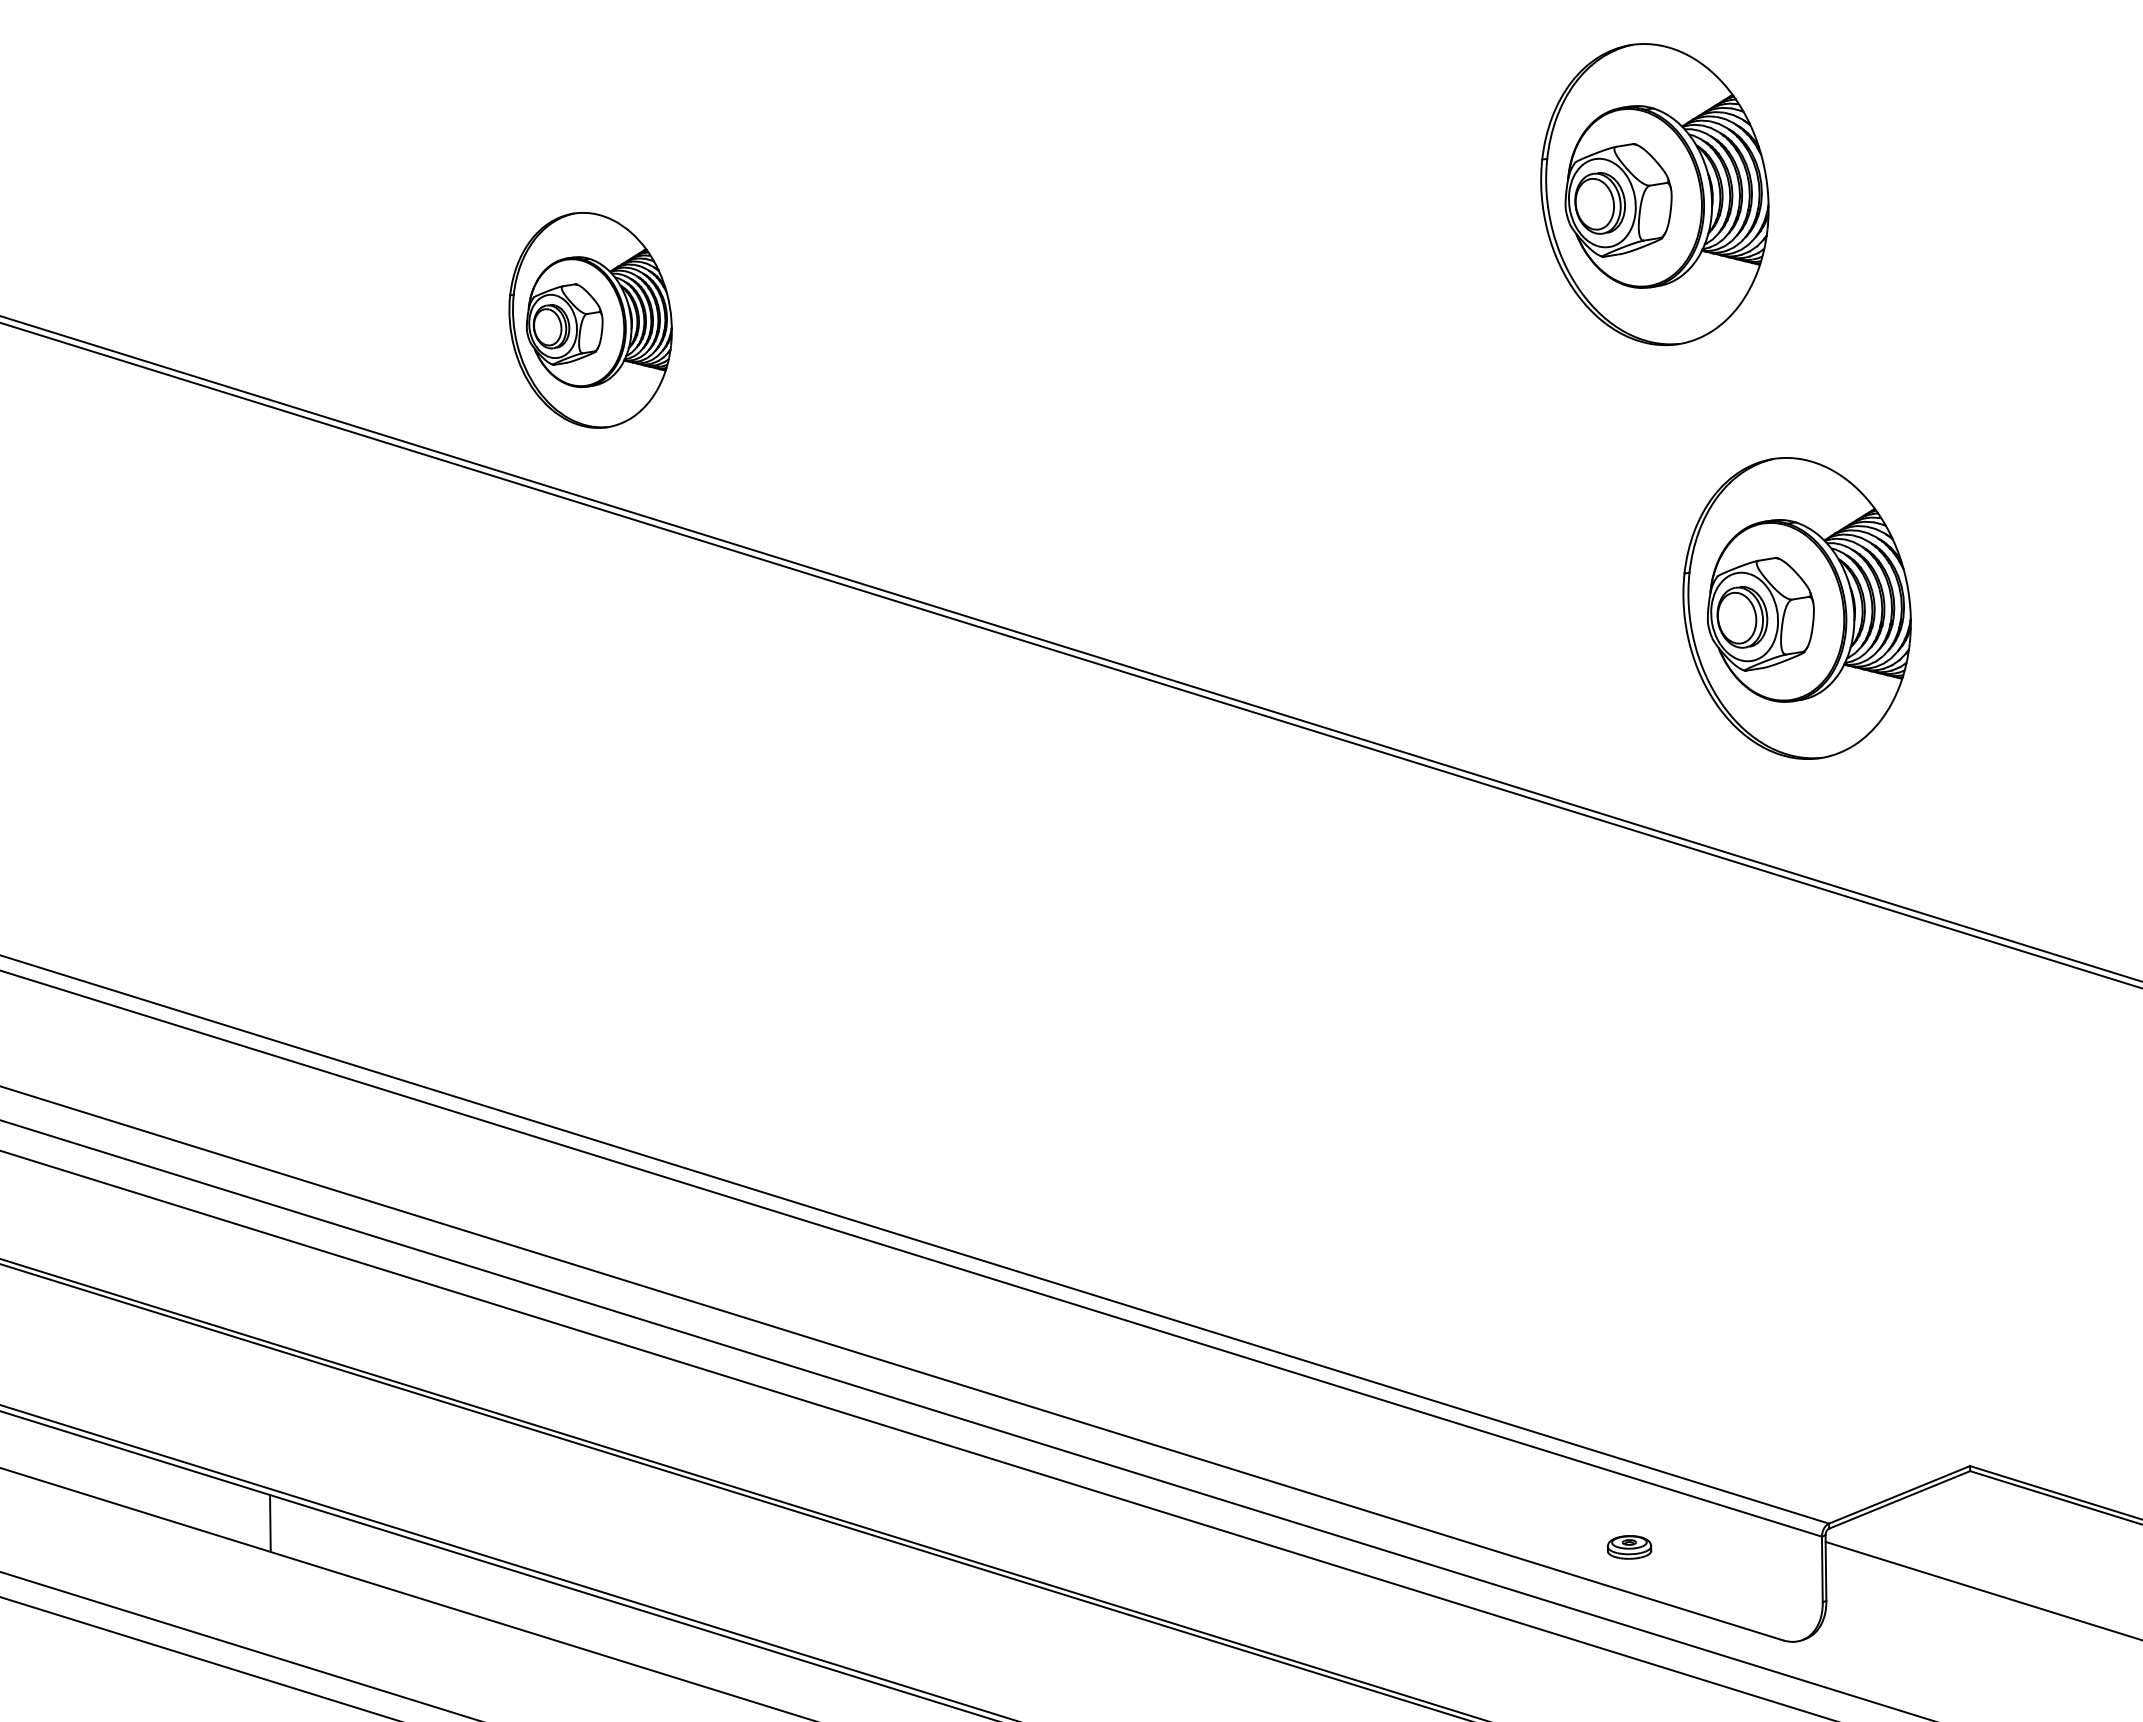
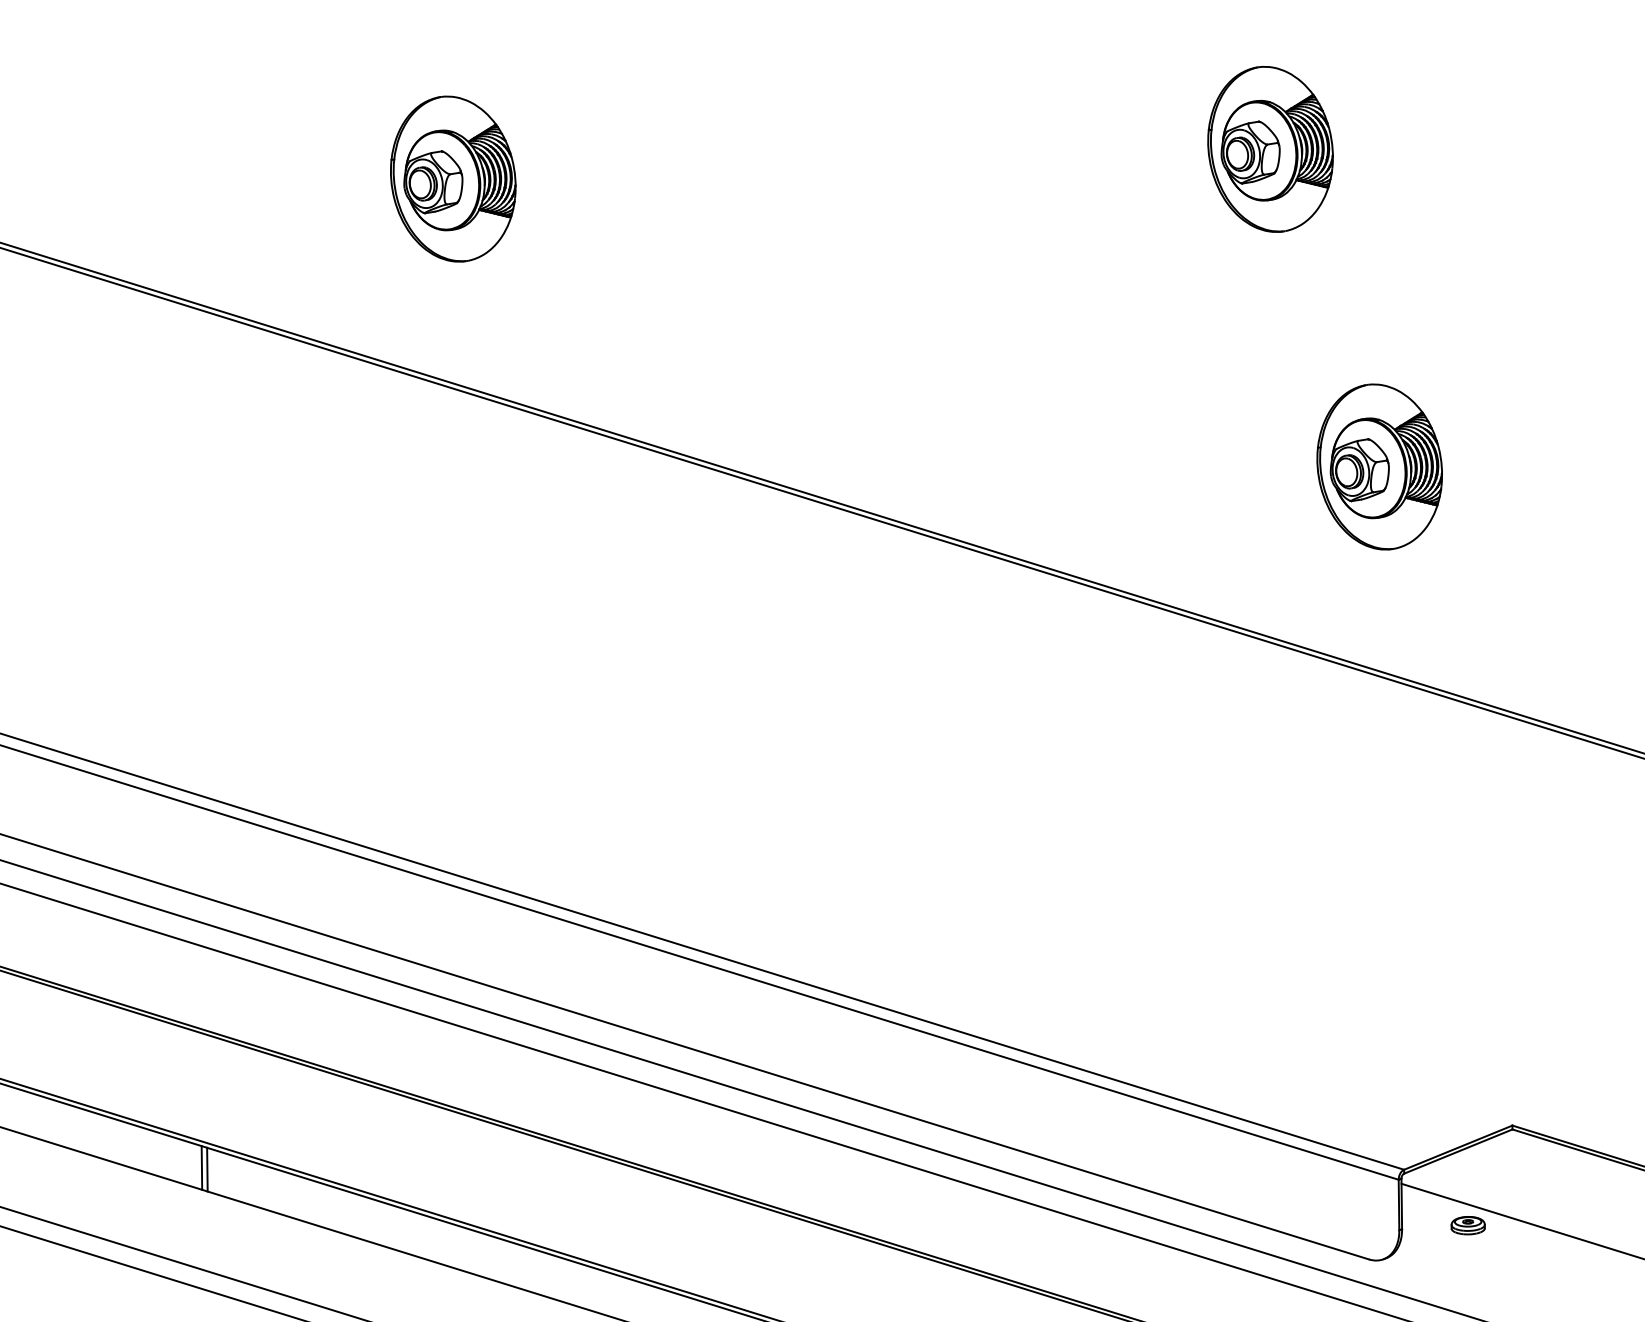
part: (1655, 194) -> (1270, 149), size x0.71
part: (590, 320) -> (453, 179), moved
part: (1797, 607) -> (1379, 466), size x0.71
line: (262, 1520) -> (201, 1167), added
part: (1629, 1547) -> (1468, 1225), moved

